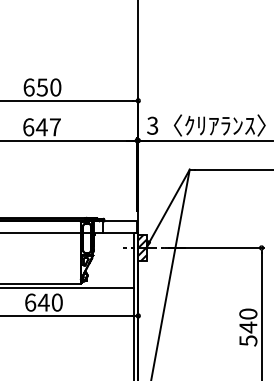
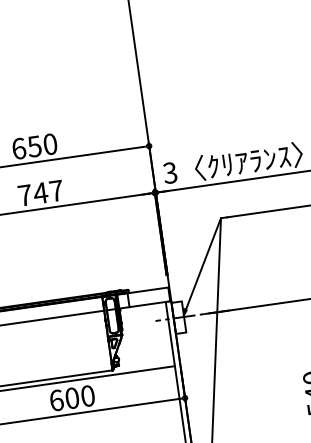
text: (28, 127) -> (25, 195), 647 -> 747
hatch: (142, 247) -> (178, 317), removed
text: (43, 302) -> (71, 398), 640 -> 600

